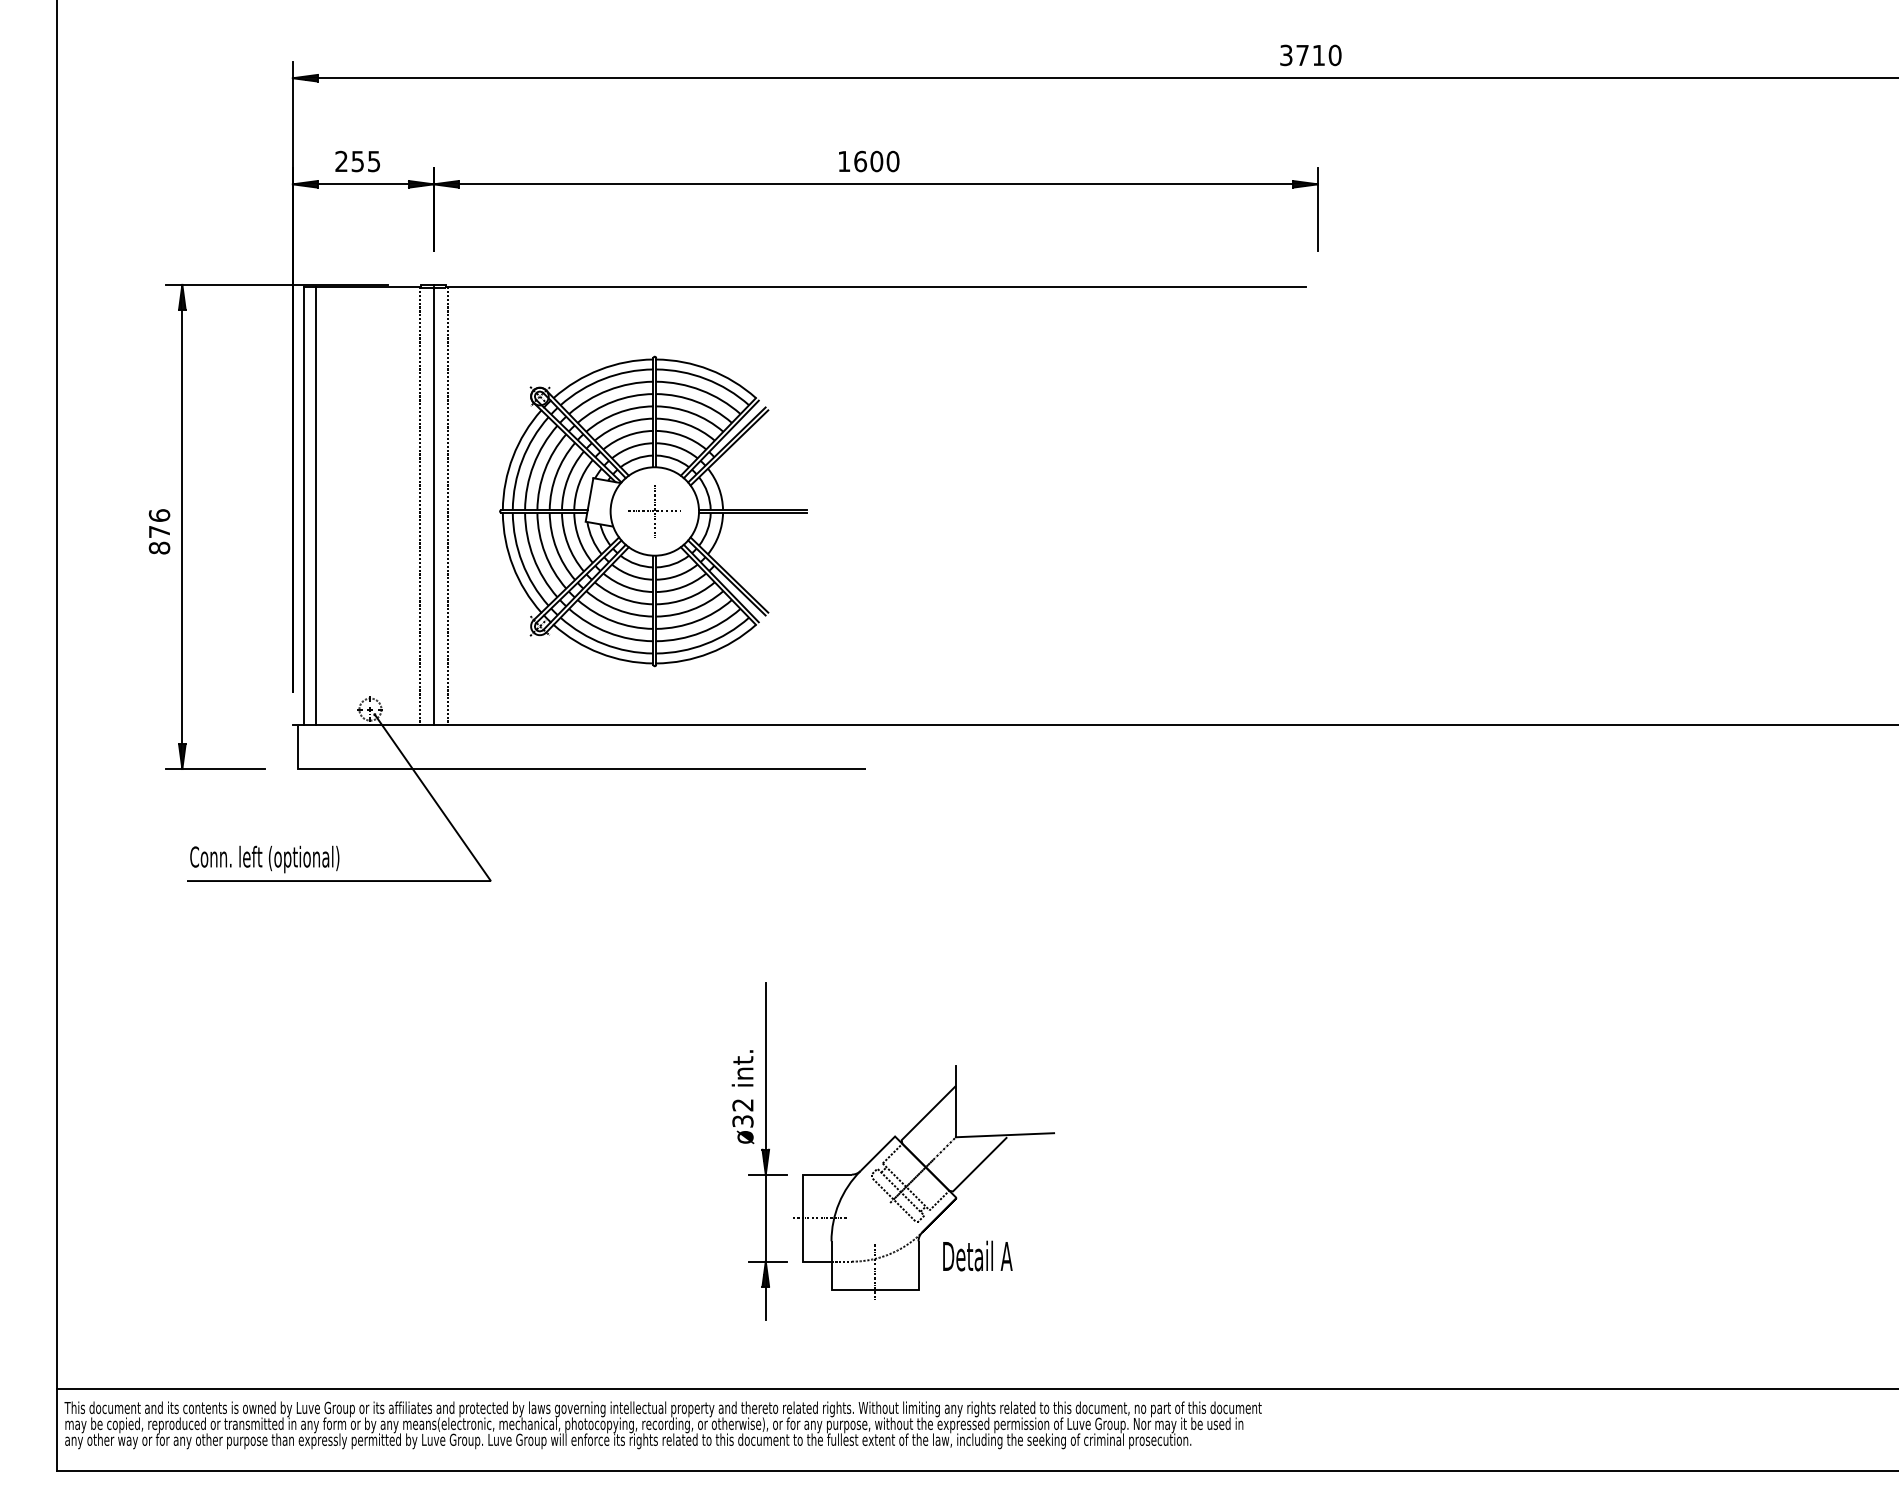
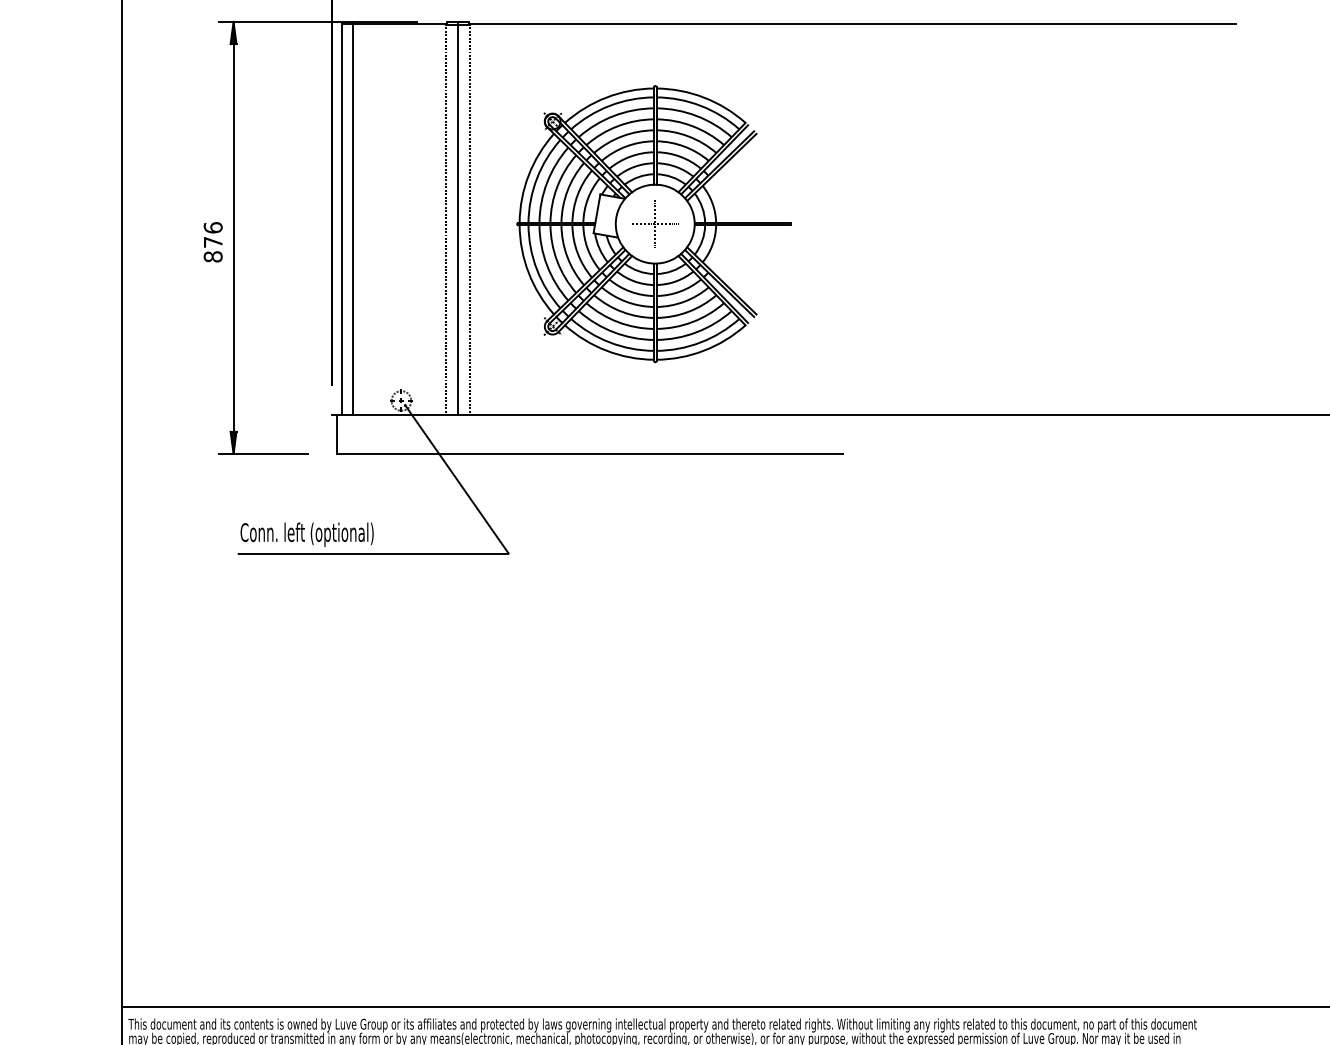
part: (892, 1151) -> (867, 795), removed

